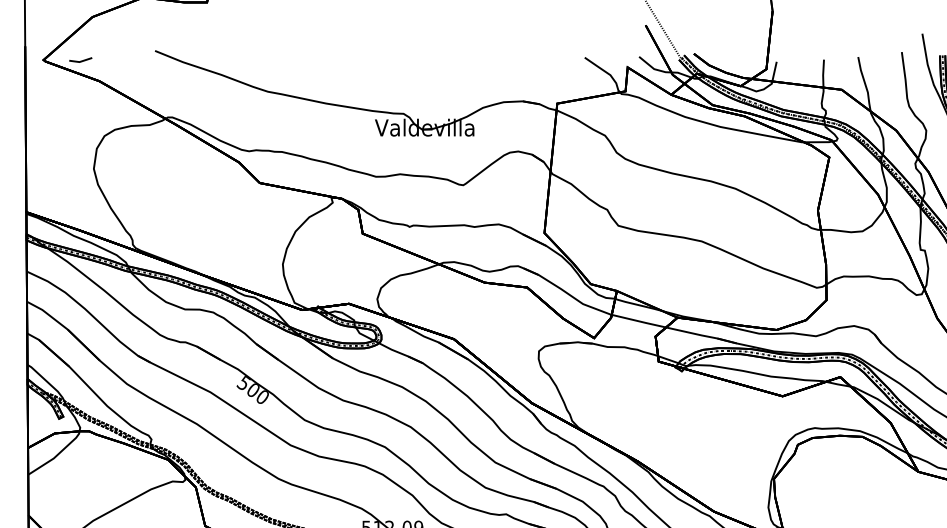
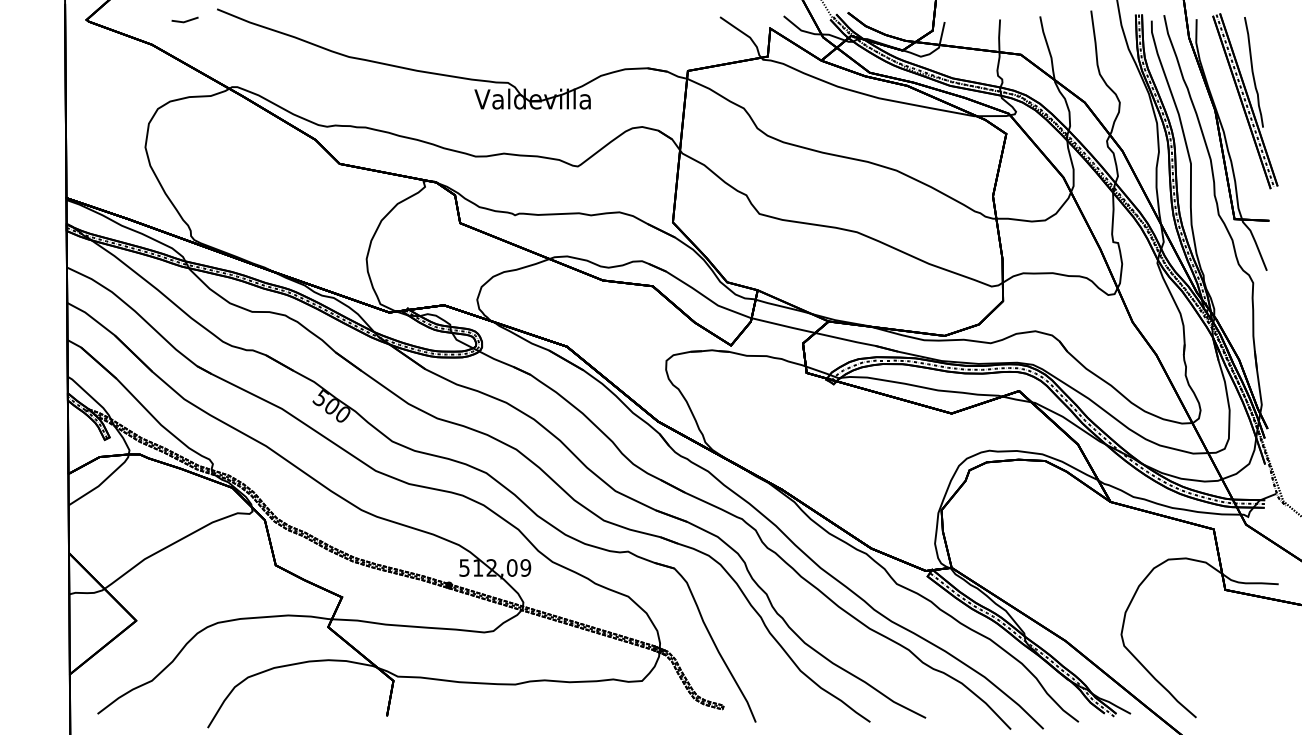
line: (81, 60) -> (185, 20), moved

